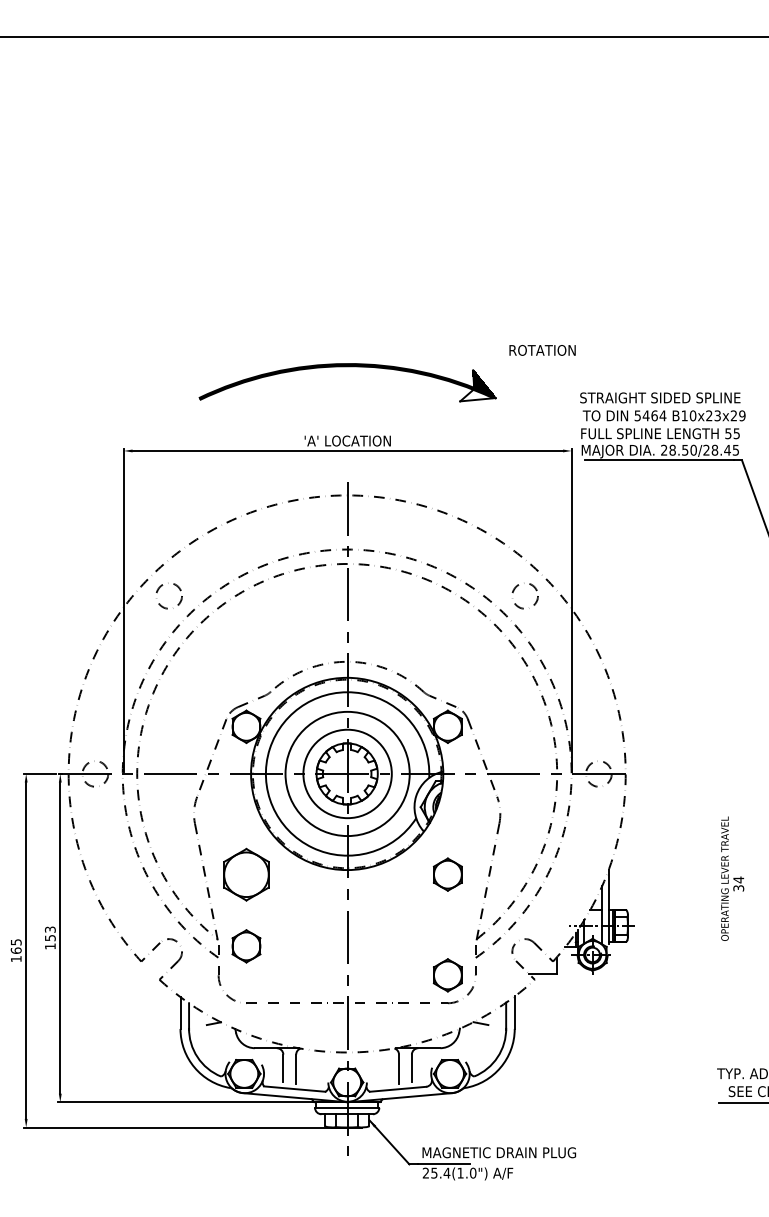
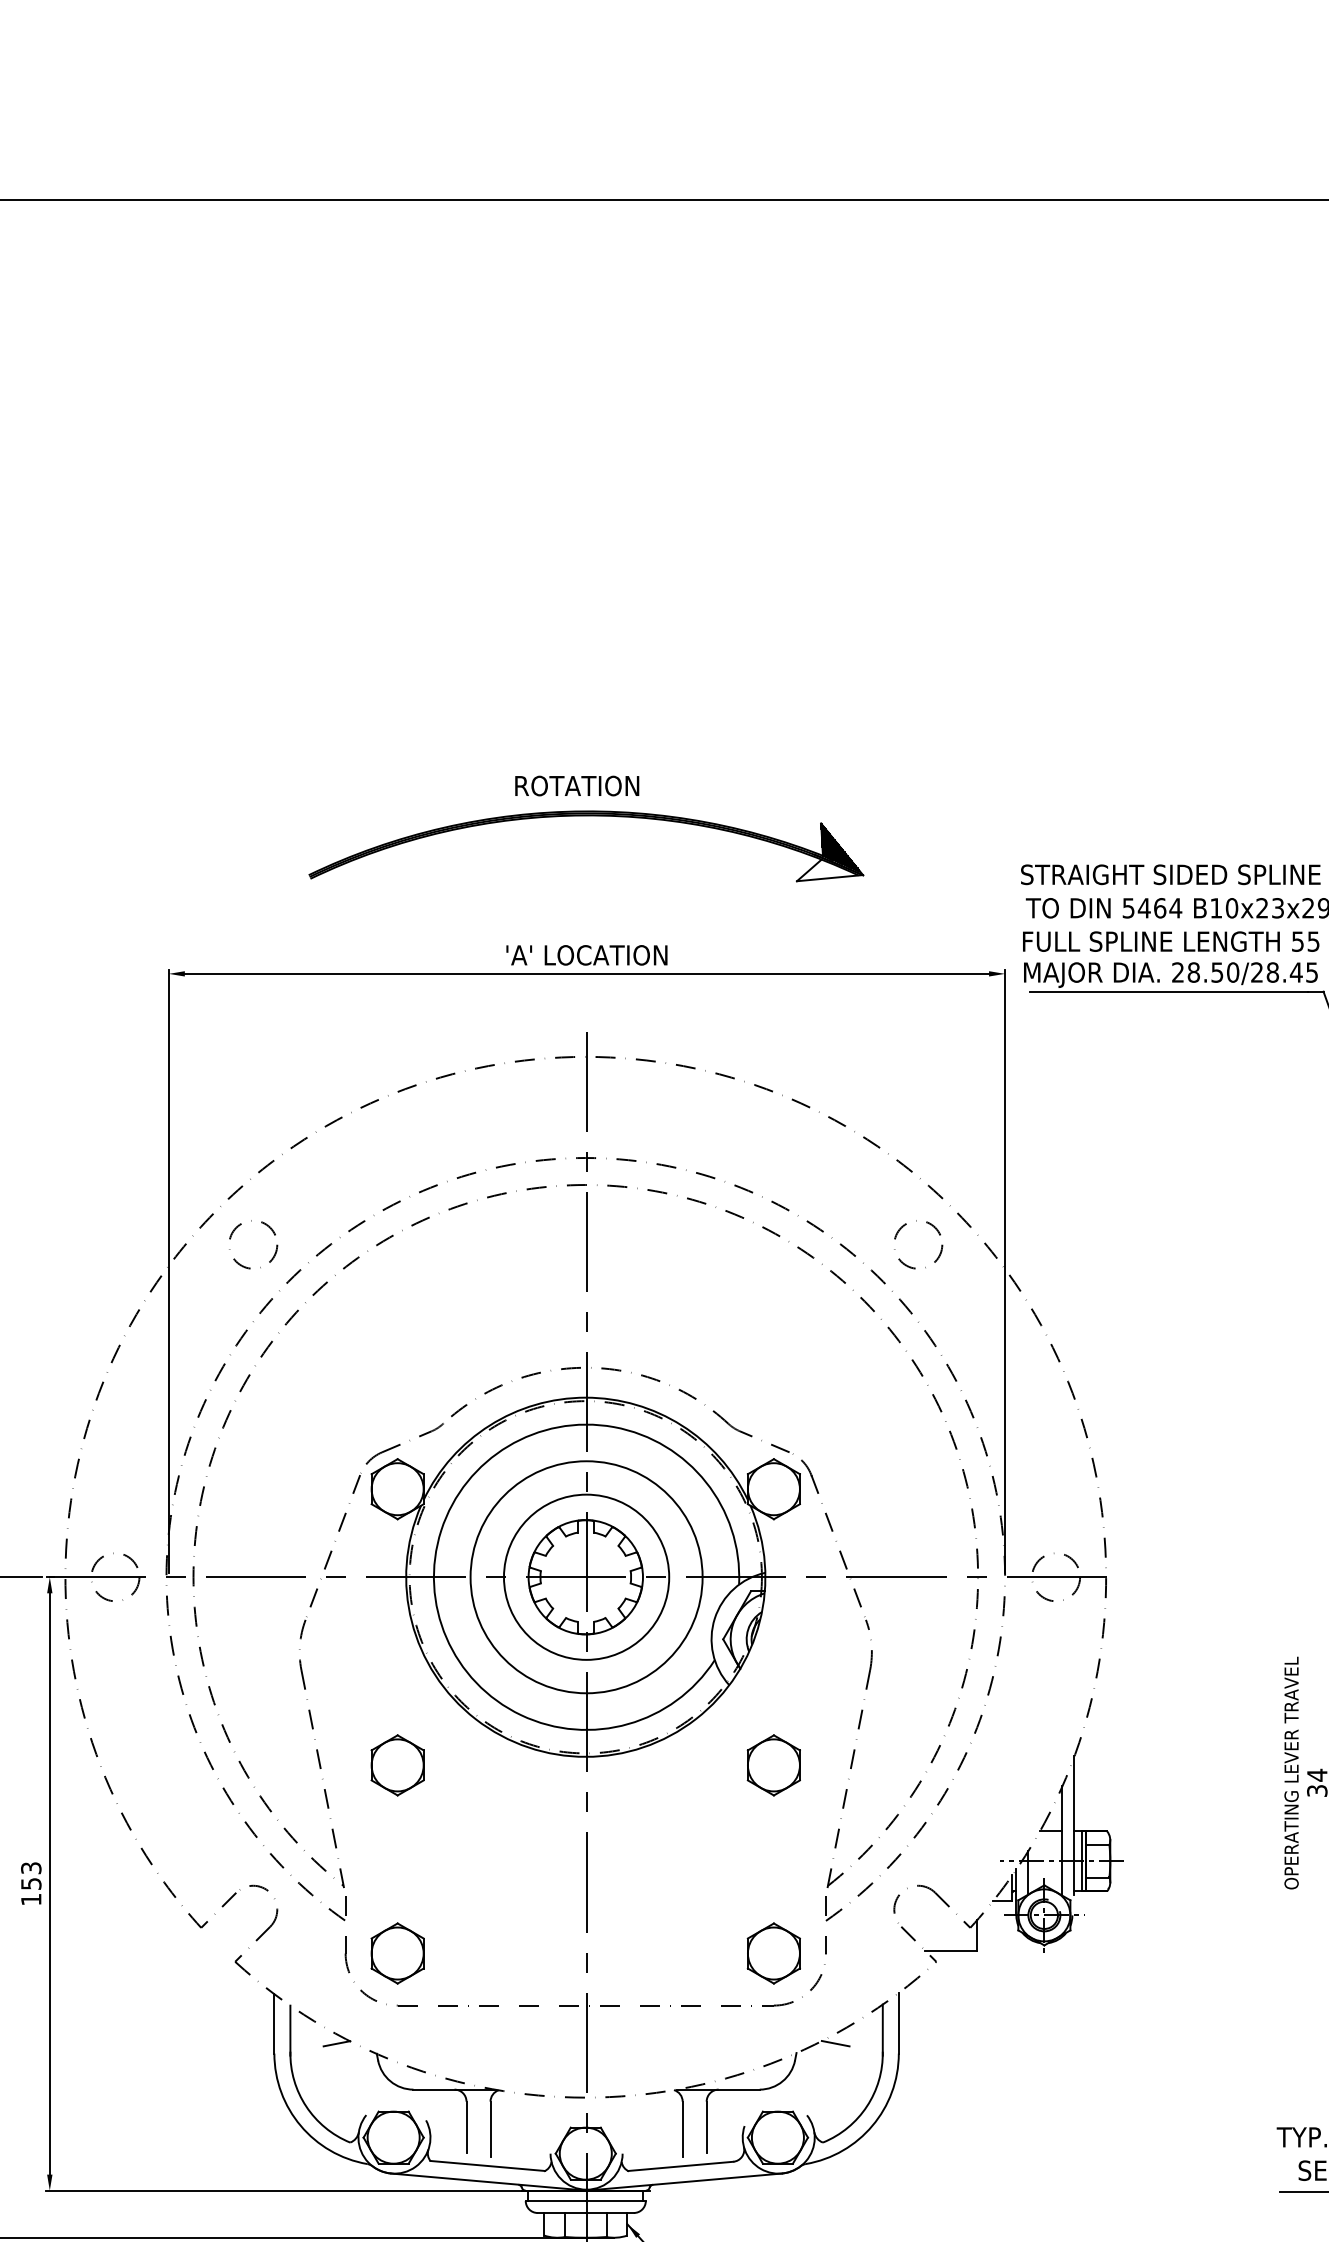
text: (542, 350) -> (577, 786), moved
part: (246, 874) -> (397, 1765), size x0.62
part: (246, 946) -> (397, 1953), moved

